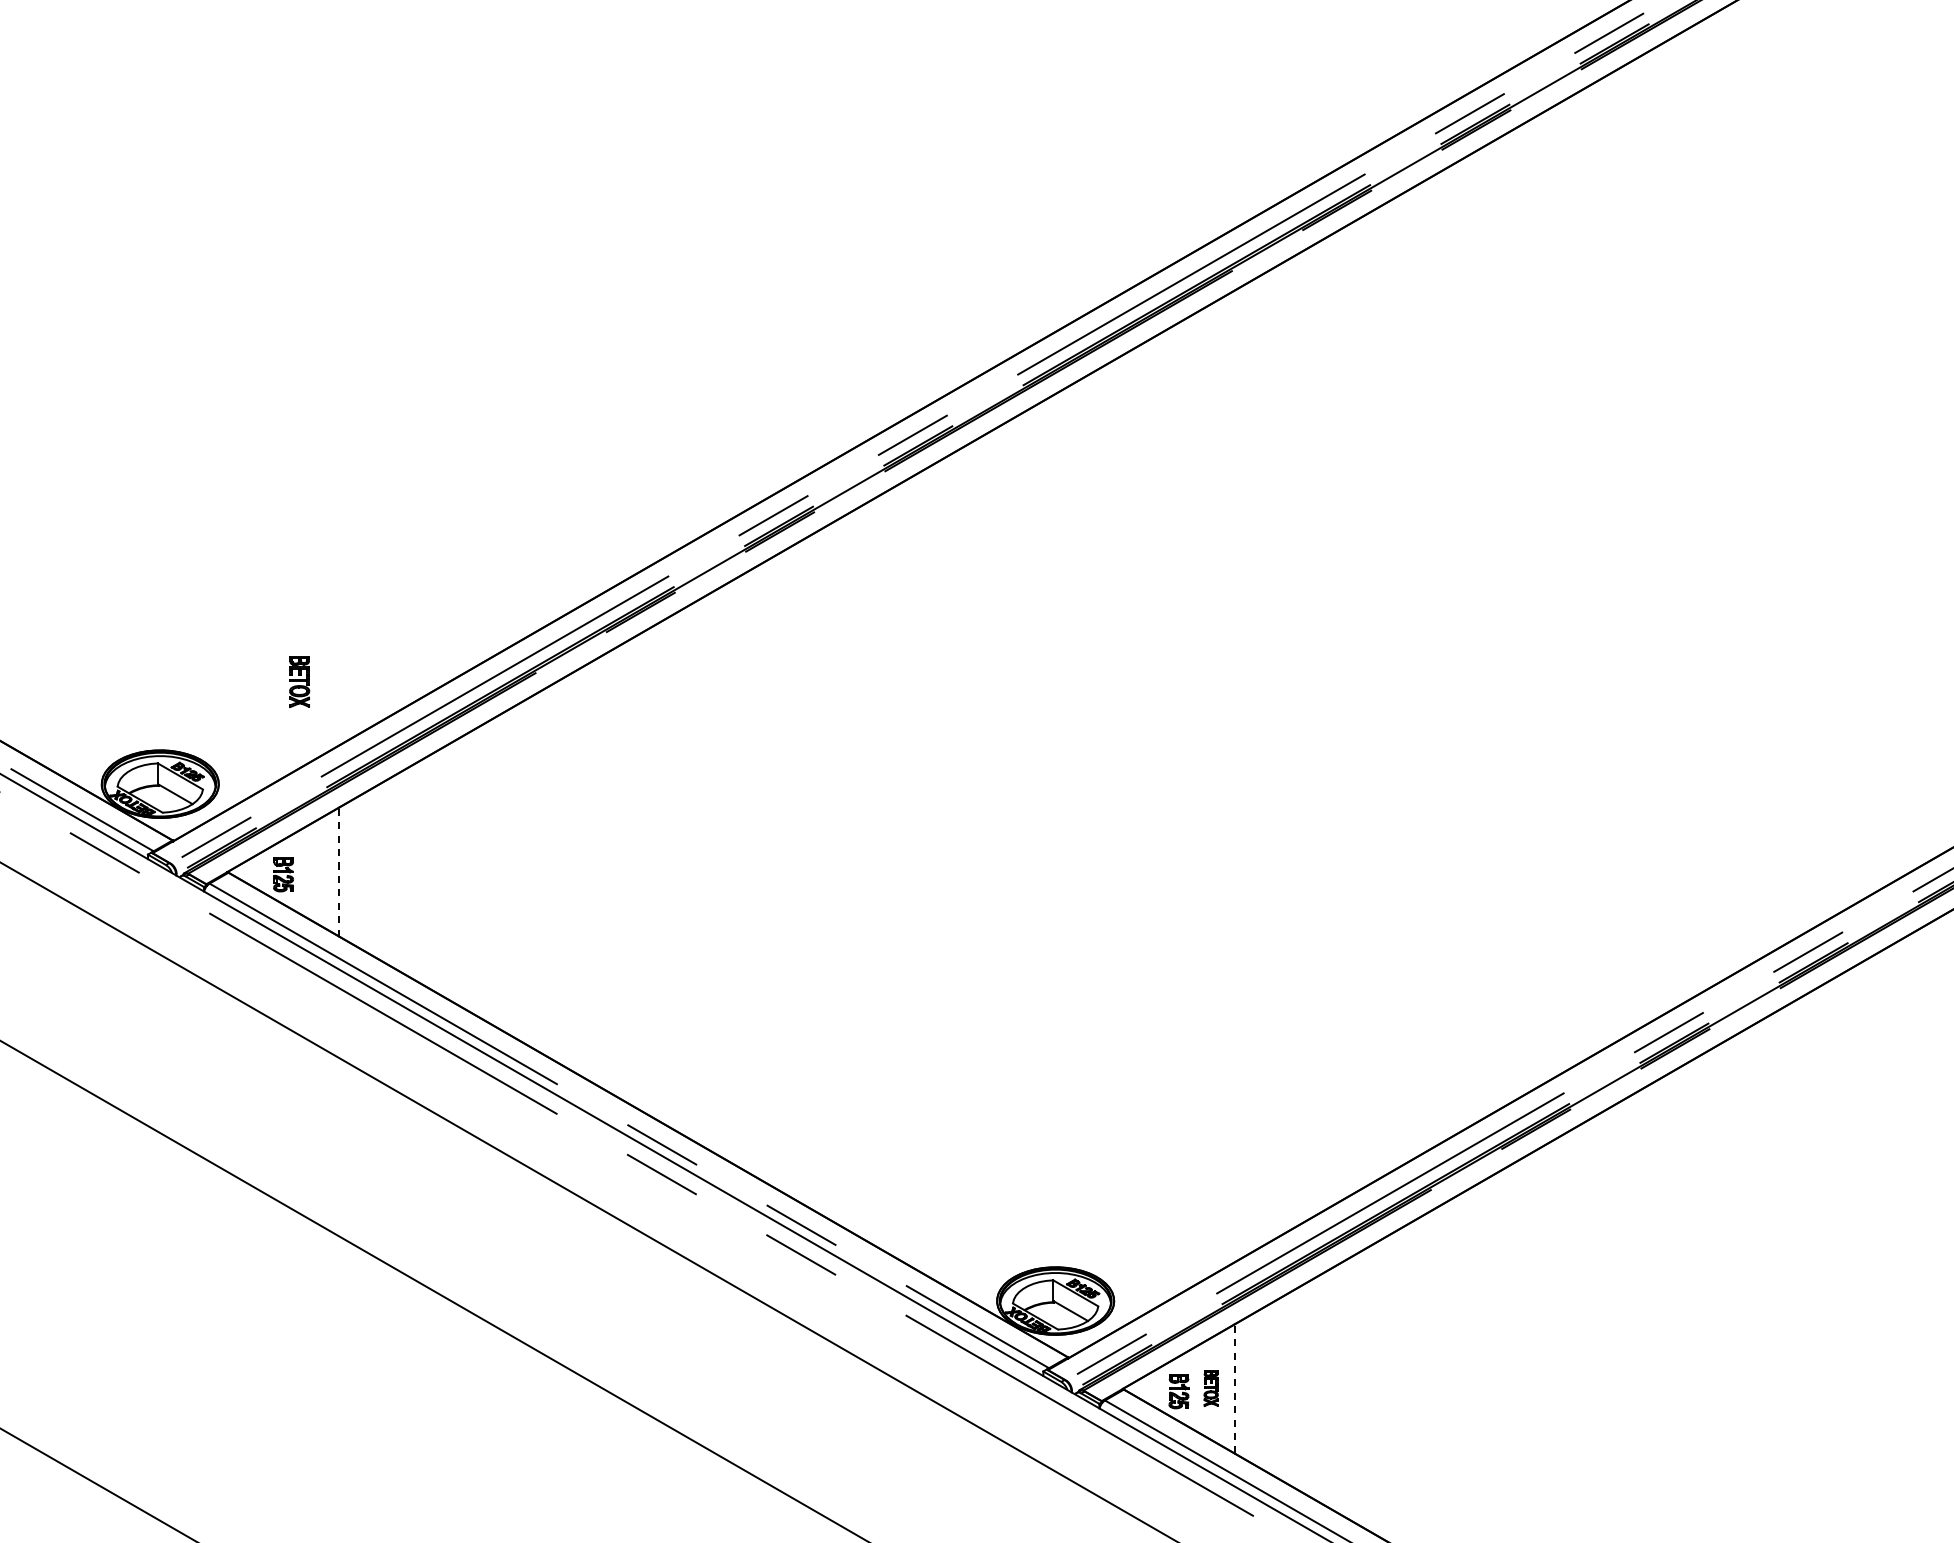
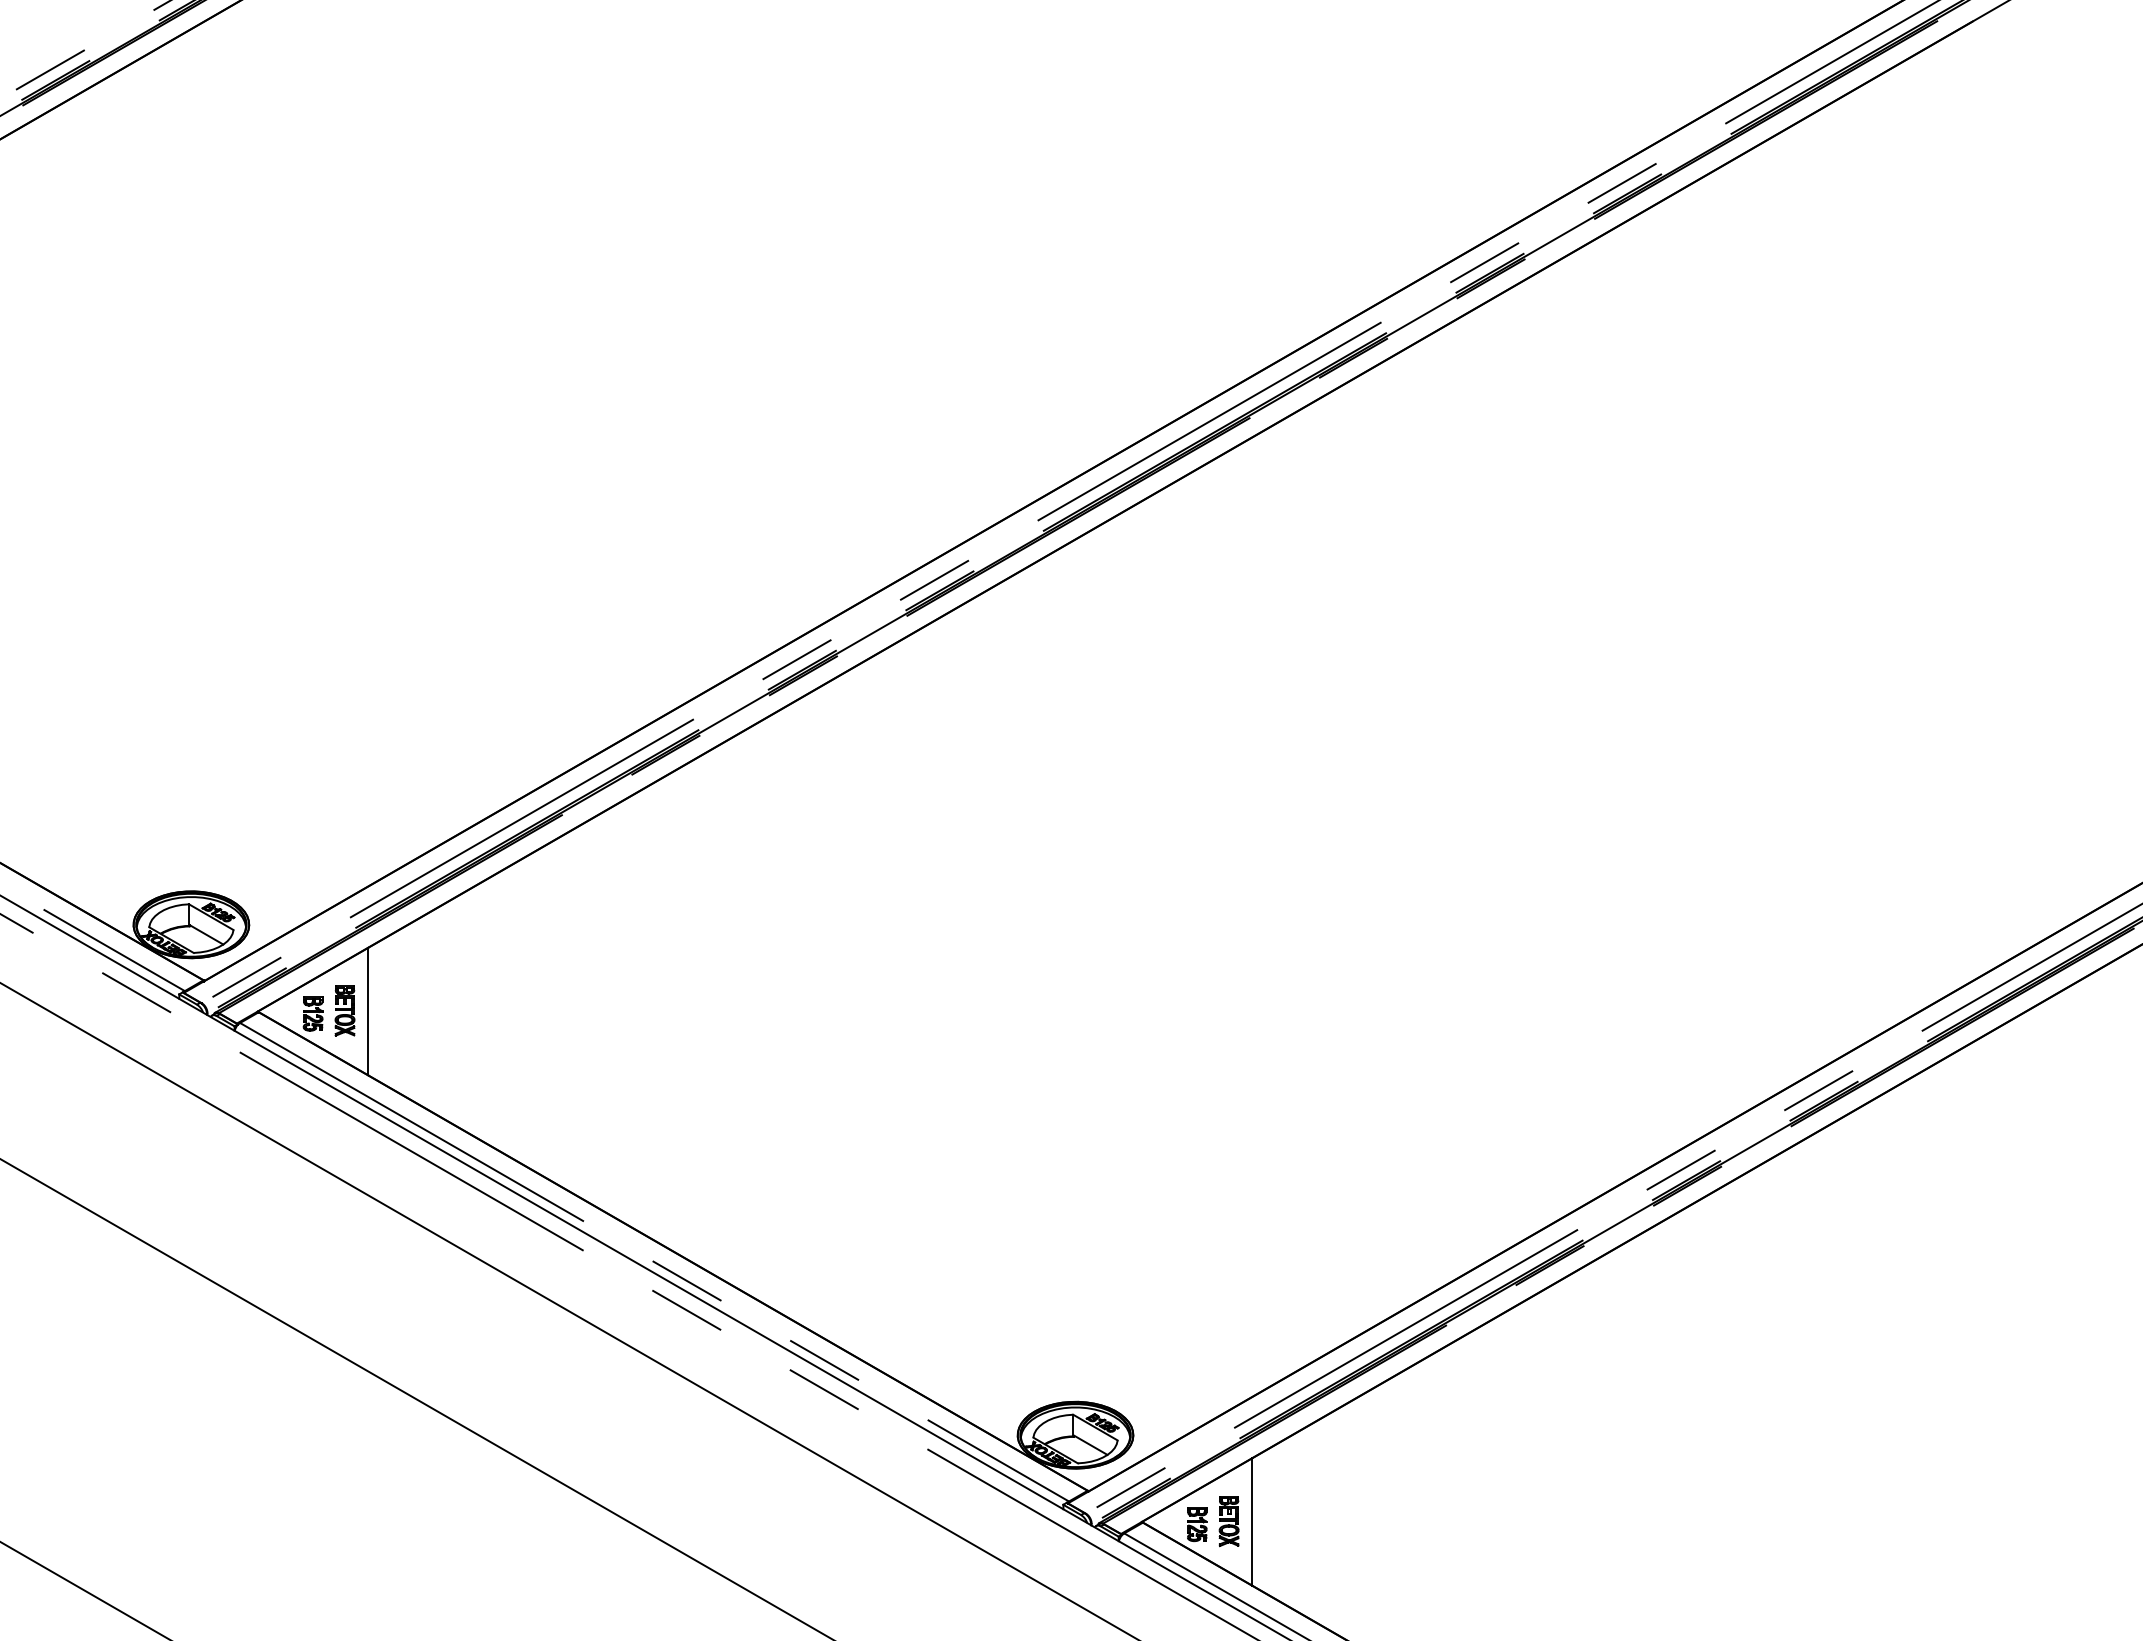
part: (299, 681) -> (344, 1010), moved
line: (339, 871) -> (368, 1011), dashed -> solid
part: (1210, 1388) -> (1228, 1521), size x1.43
line: (1234, 1388) -> (1252, 1521), dashed -> solid

